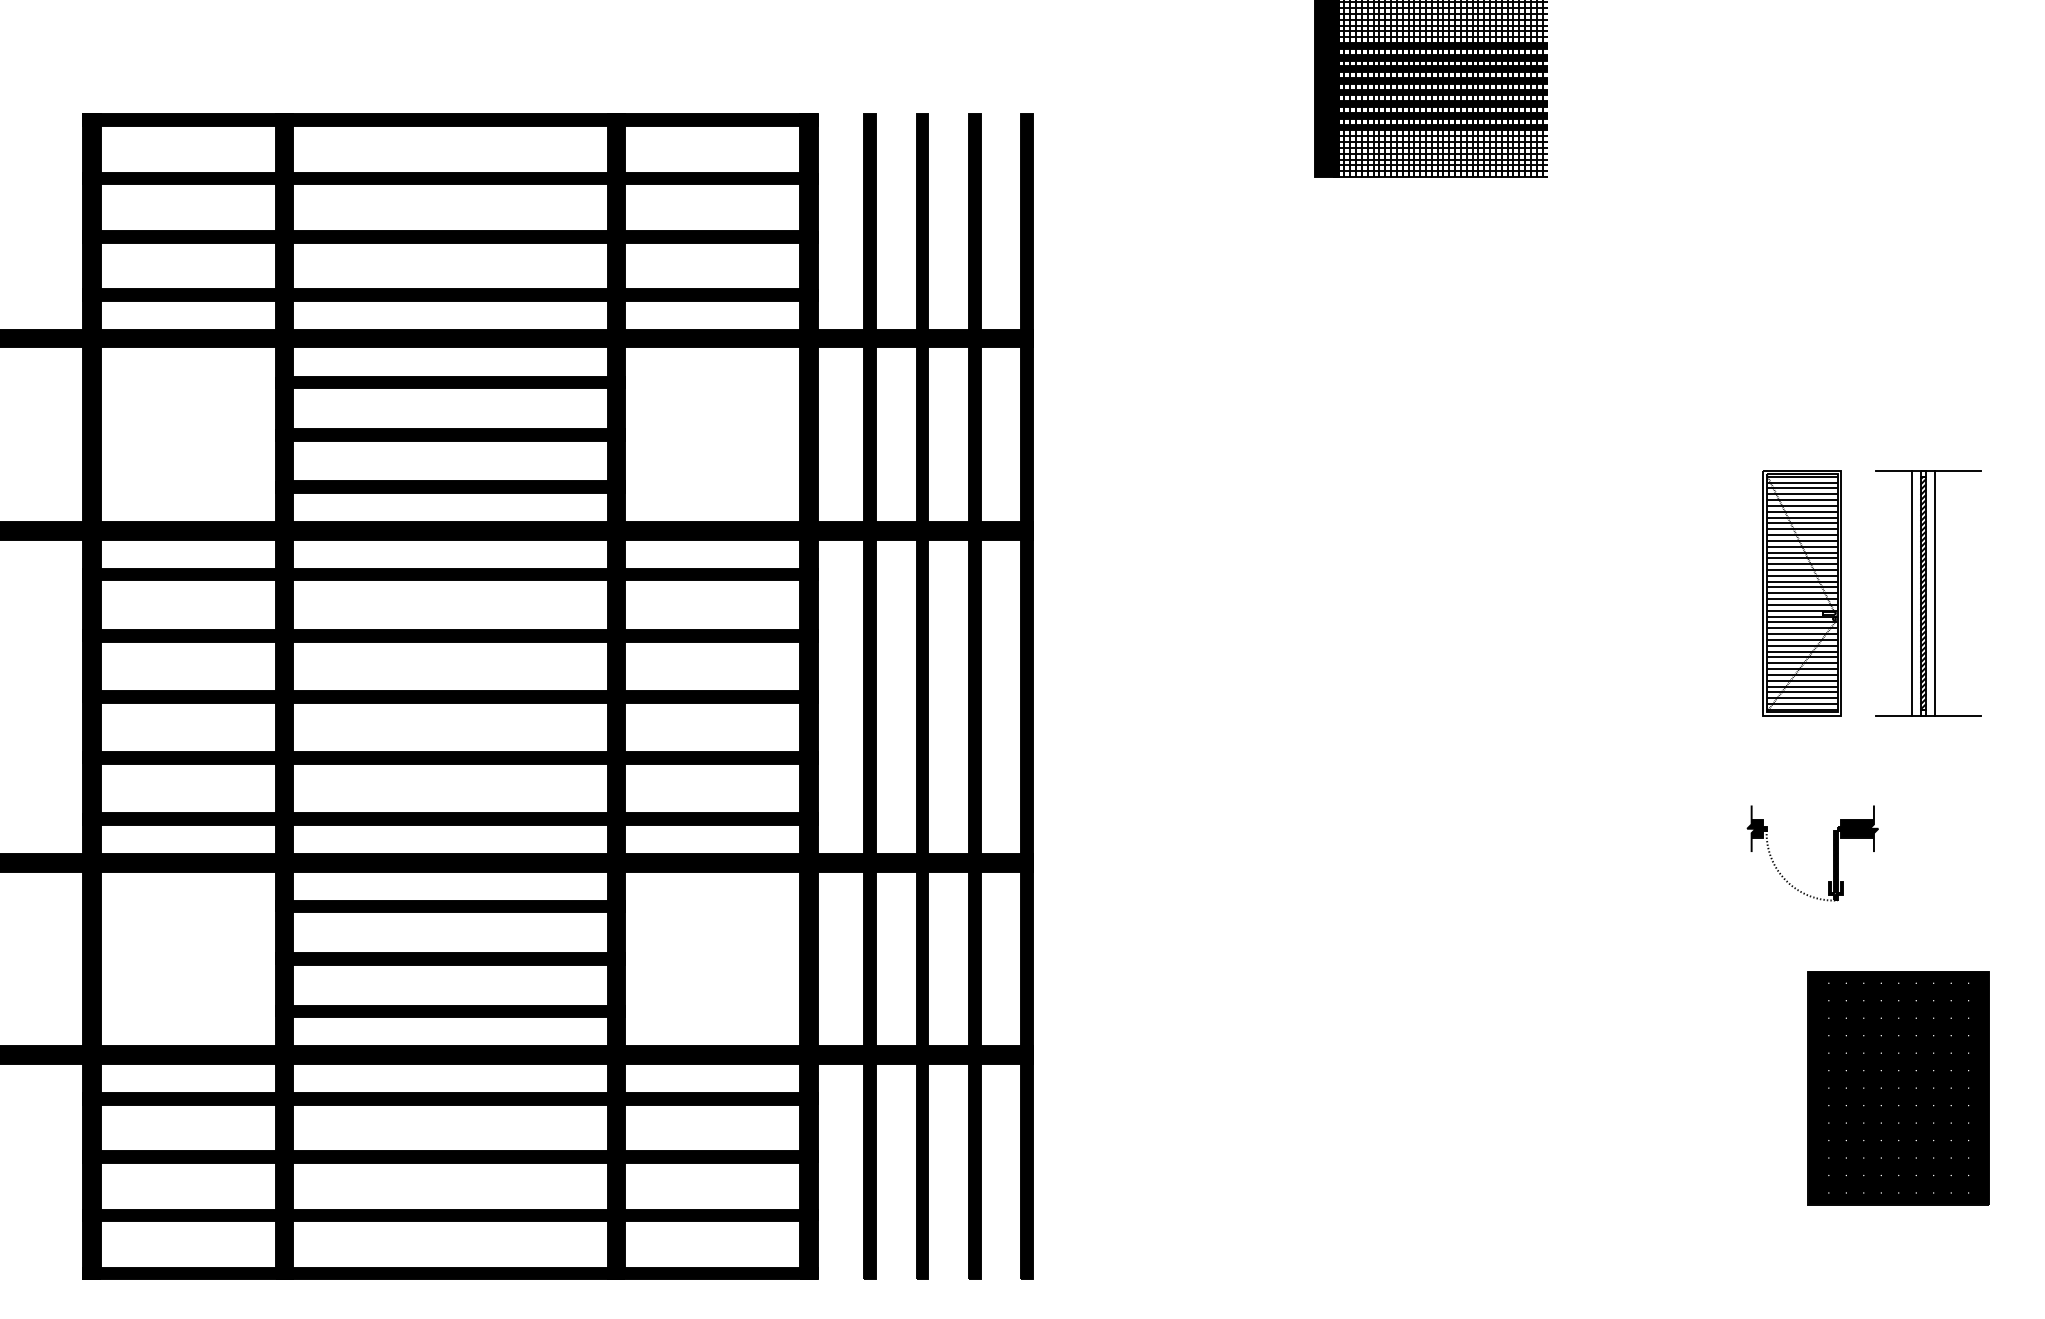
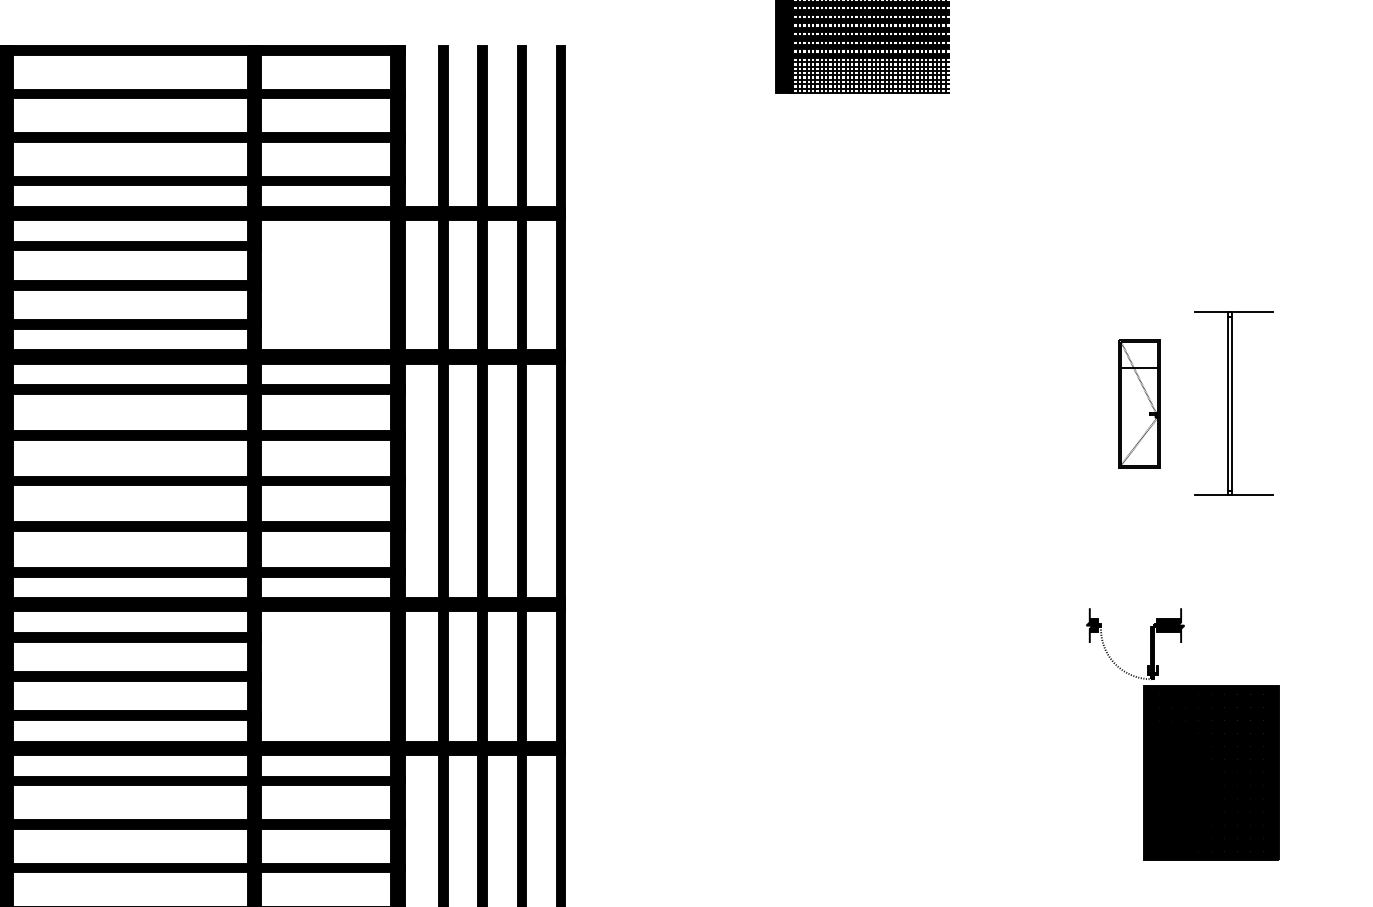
line: (1911, 592) -> (1221, 402), removed
hatch: (1923, 592) -> (1230, 402), removed
line: (1935, 592) -> (1238, 402), removed
part: (1801, 593) -> (1138, 403), size x0.7
part: (1833, 853) -> (1150, 644), moved

